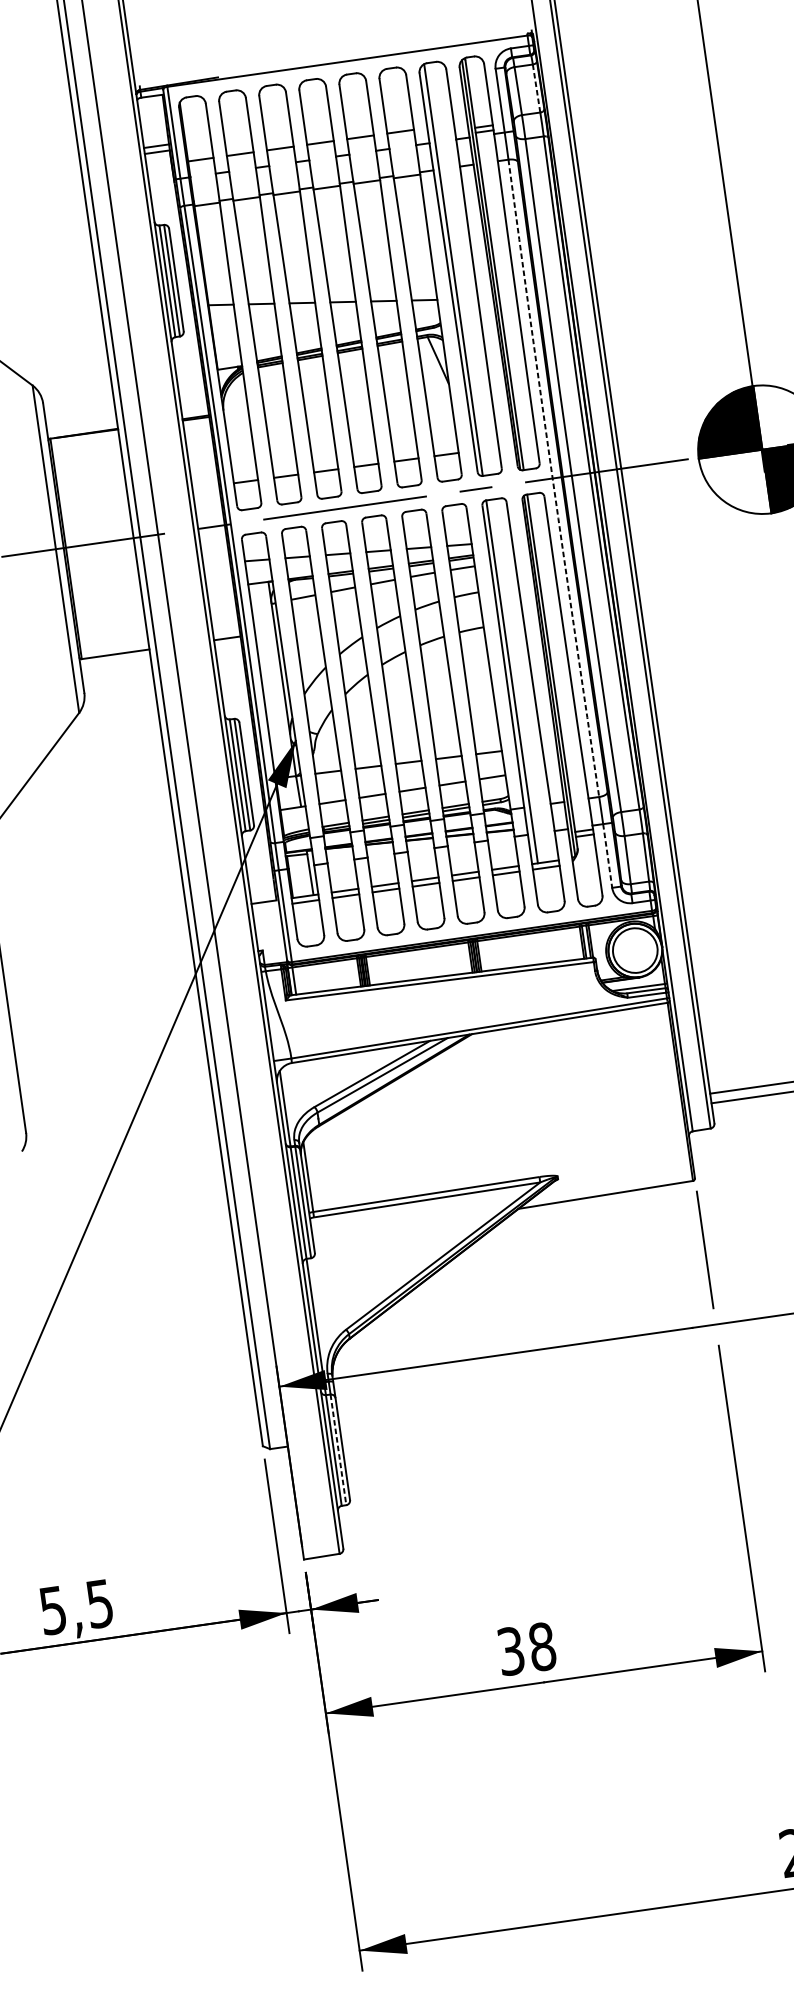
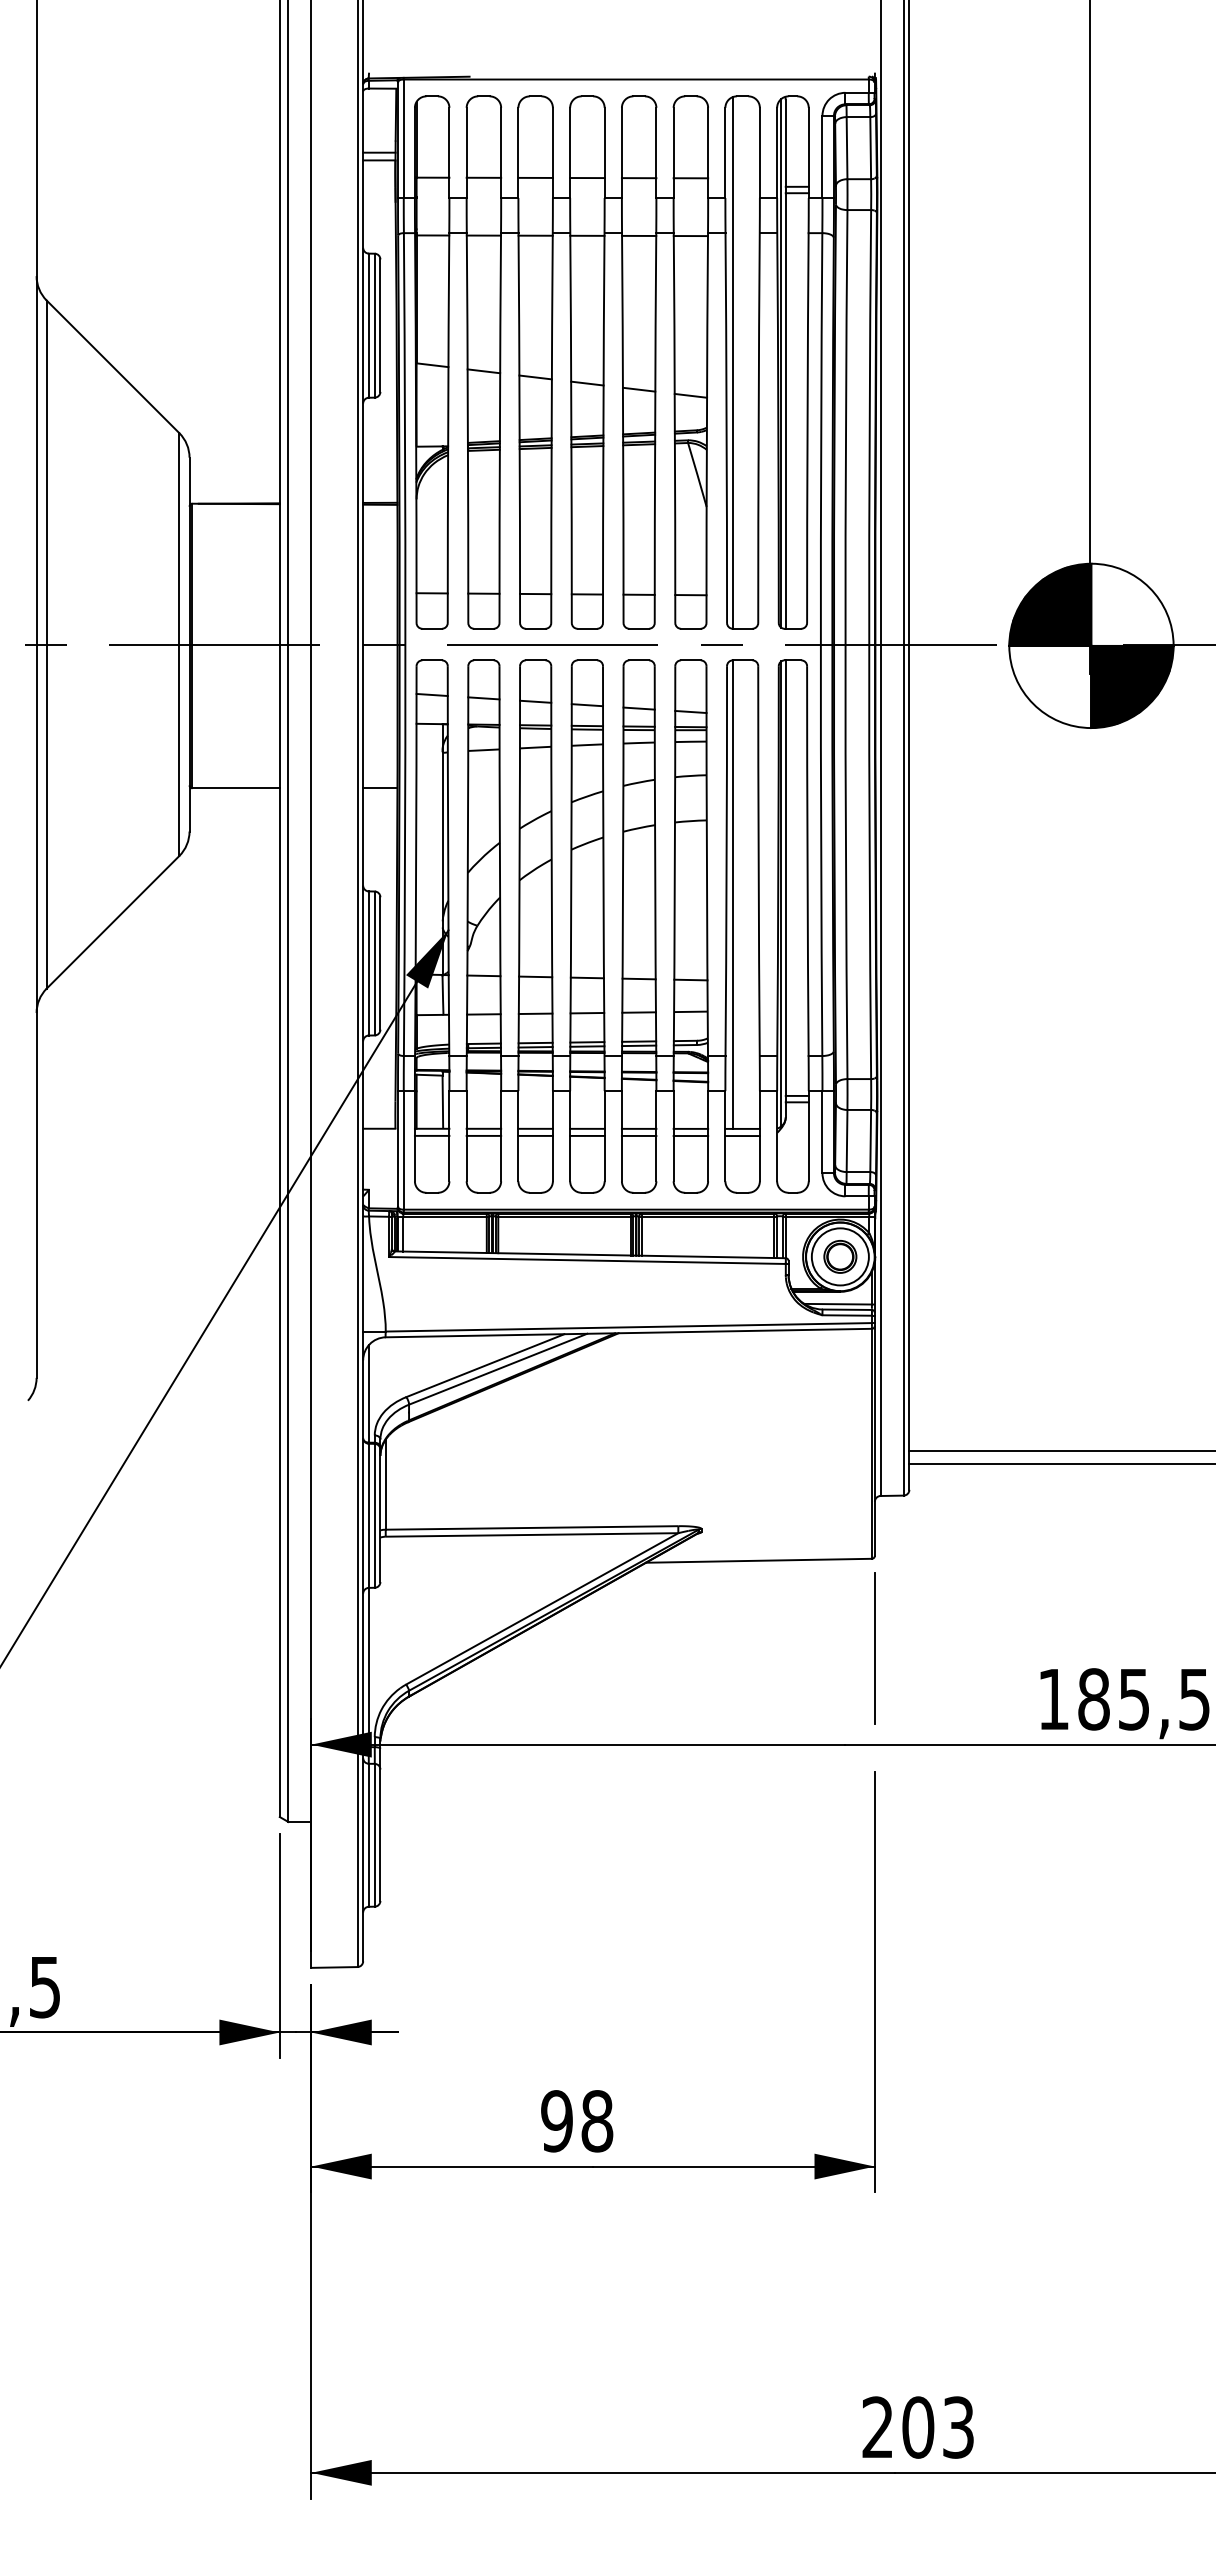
line: (536, 88) -> (870, 148), dashed -> solid
arc: (552, 478) -> (820, 644), dashed -> solid
line: (607, 856) -> (822, 1132), dashed -> solid
part: (635, 950) -> (840, 1256), added
line: (338, 1450) -> (374, 1835), dashed -> solid
text: (510, 1651) -> (556, 2121), 38 -> 98

